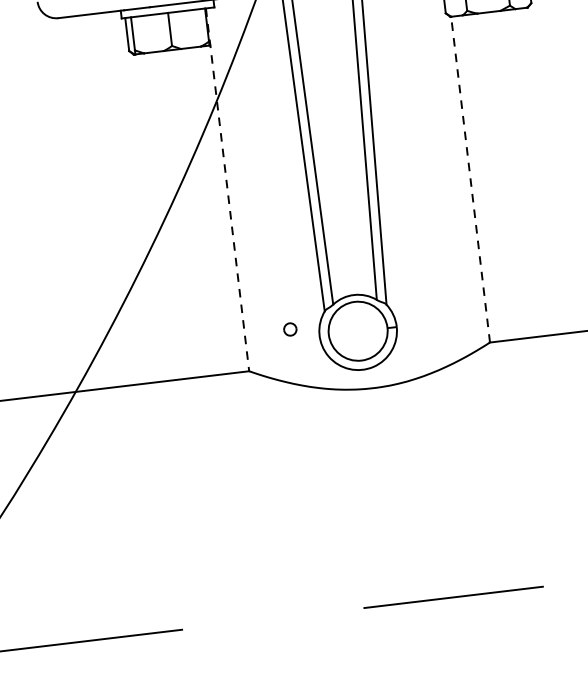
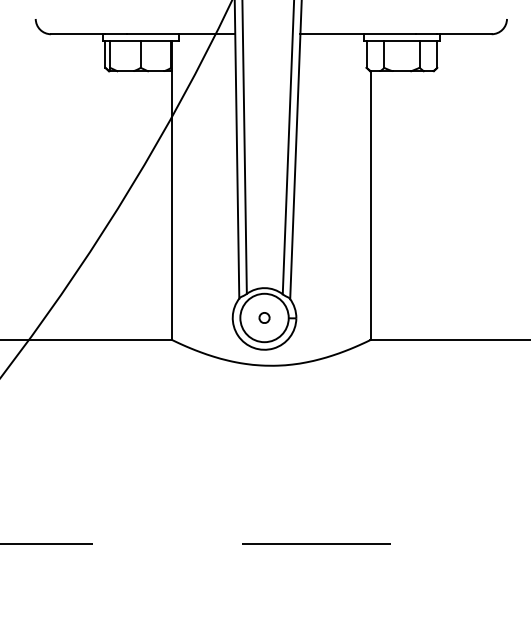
line: (470, 179) -> (370, 205), dashed -> solid
line: (228, 190) -> (172, 190), dashed -> solid
part: (290, 328) -> (264, 317), moved

